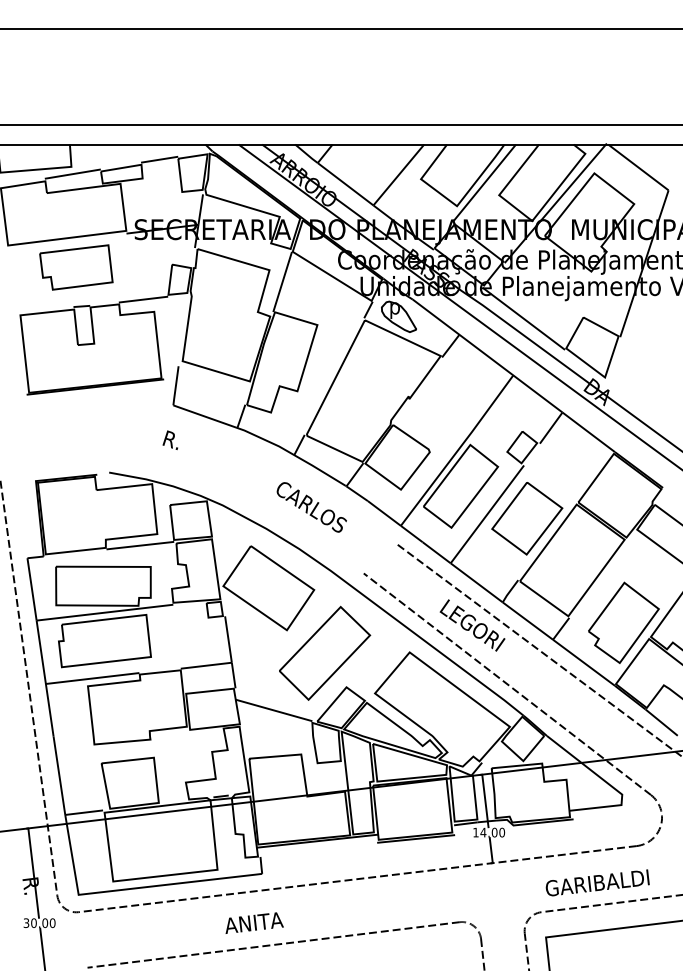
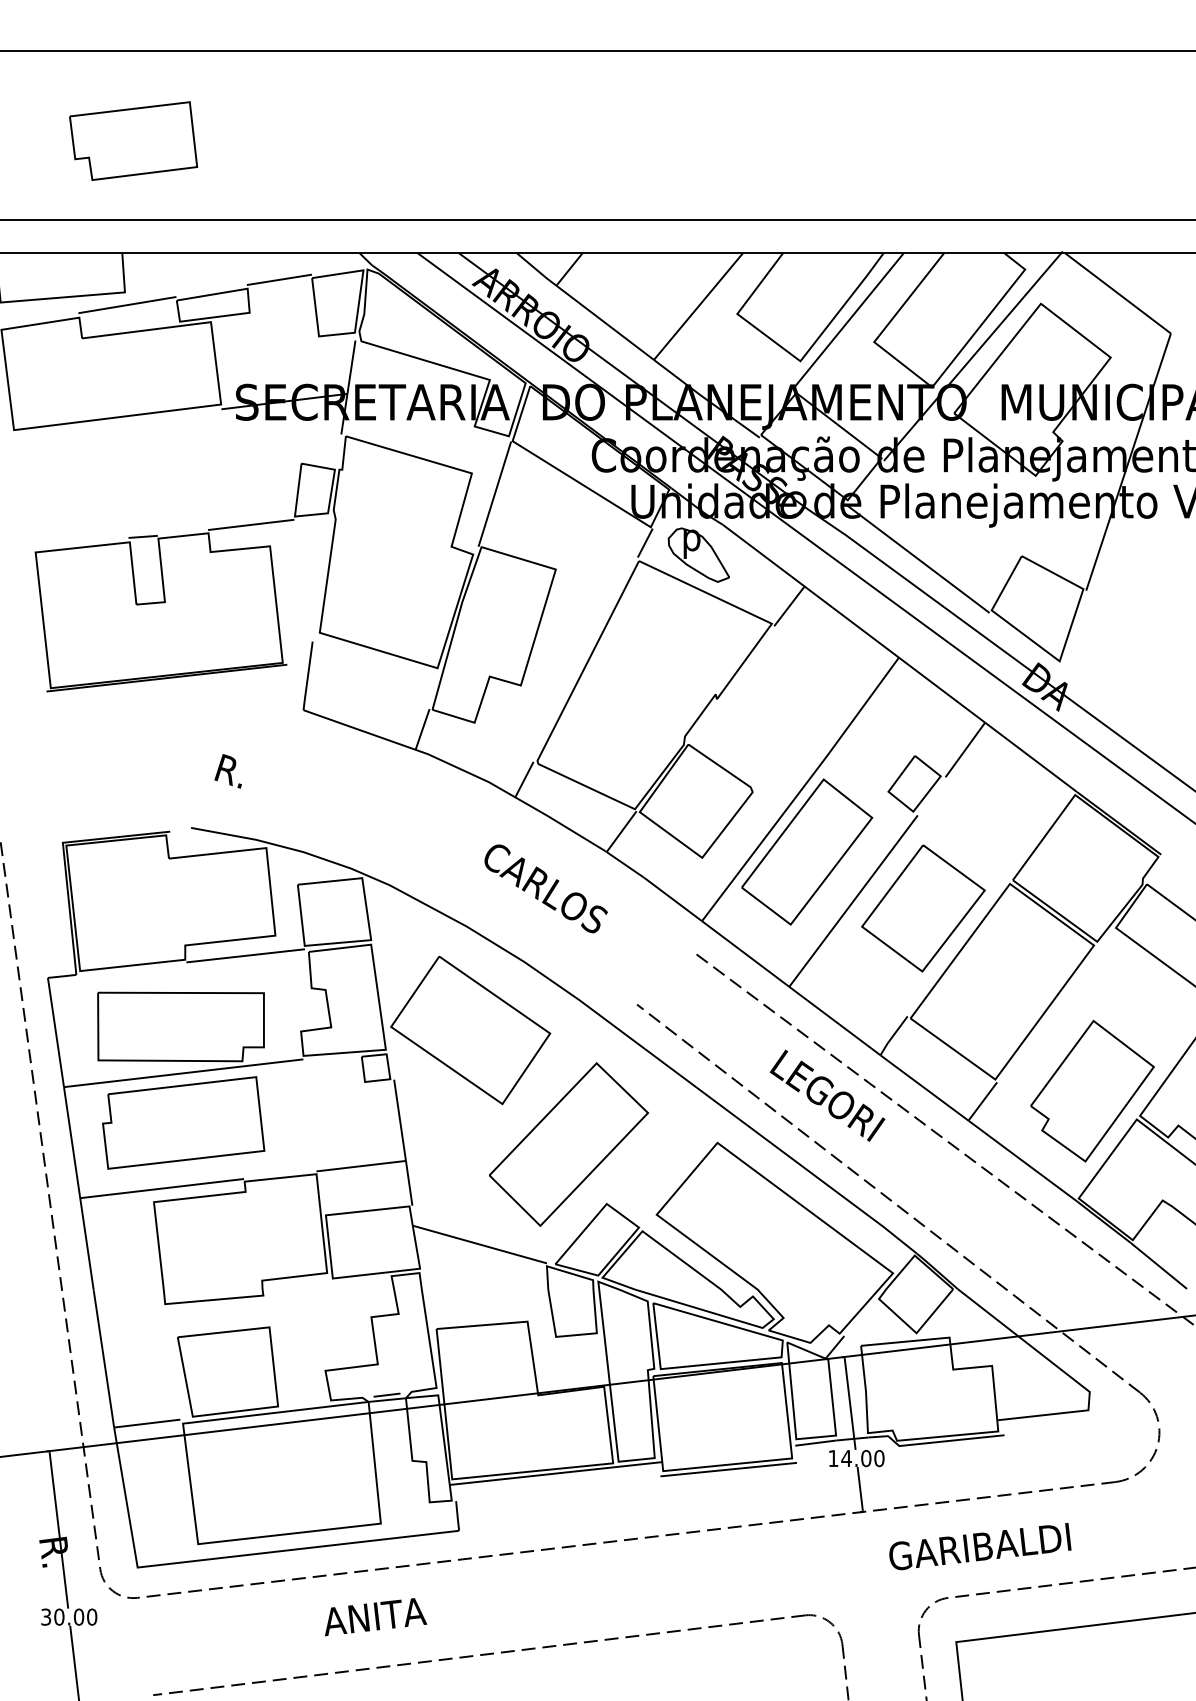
part: (76, 267) -> (133, 141), moved
text: (169, 440) -> (226, 771), moved
text: (597, 882) -> (979, 1545), moved
text: (254, 922) -> (375, 1615), moved

